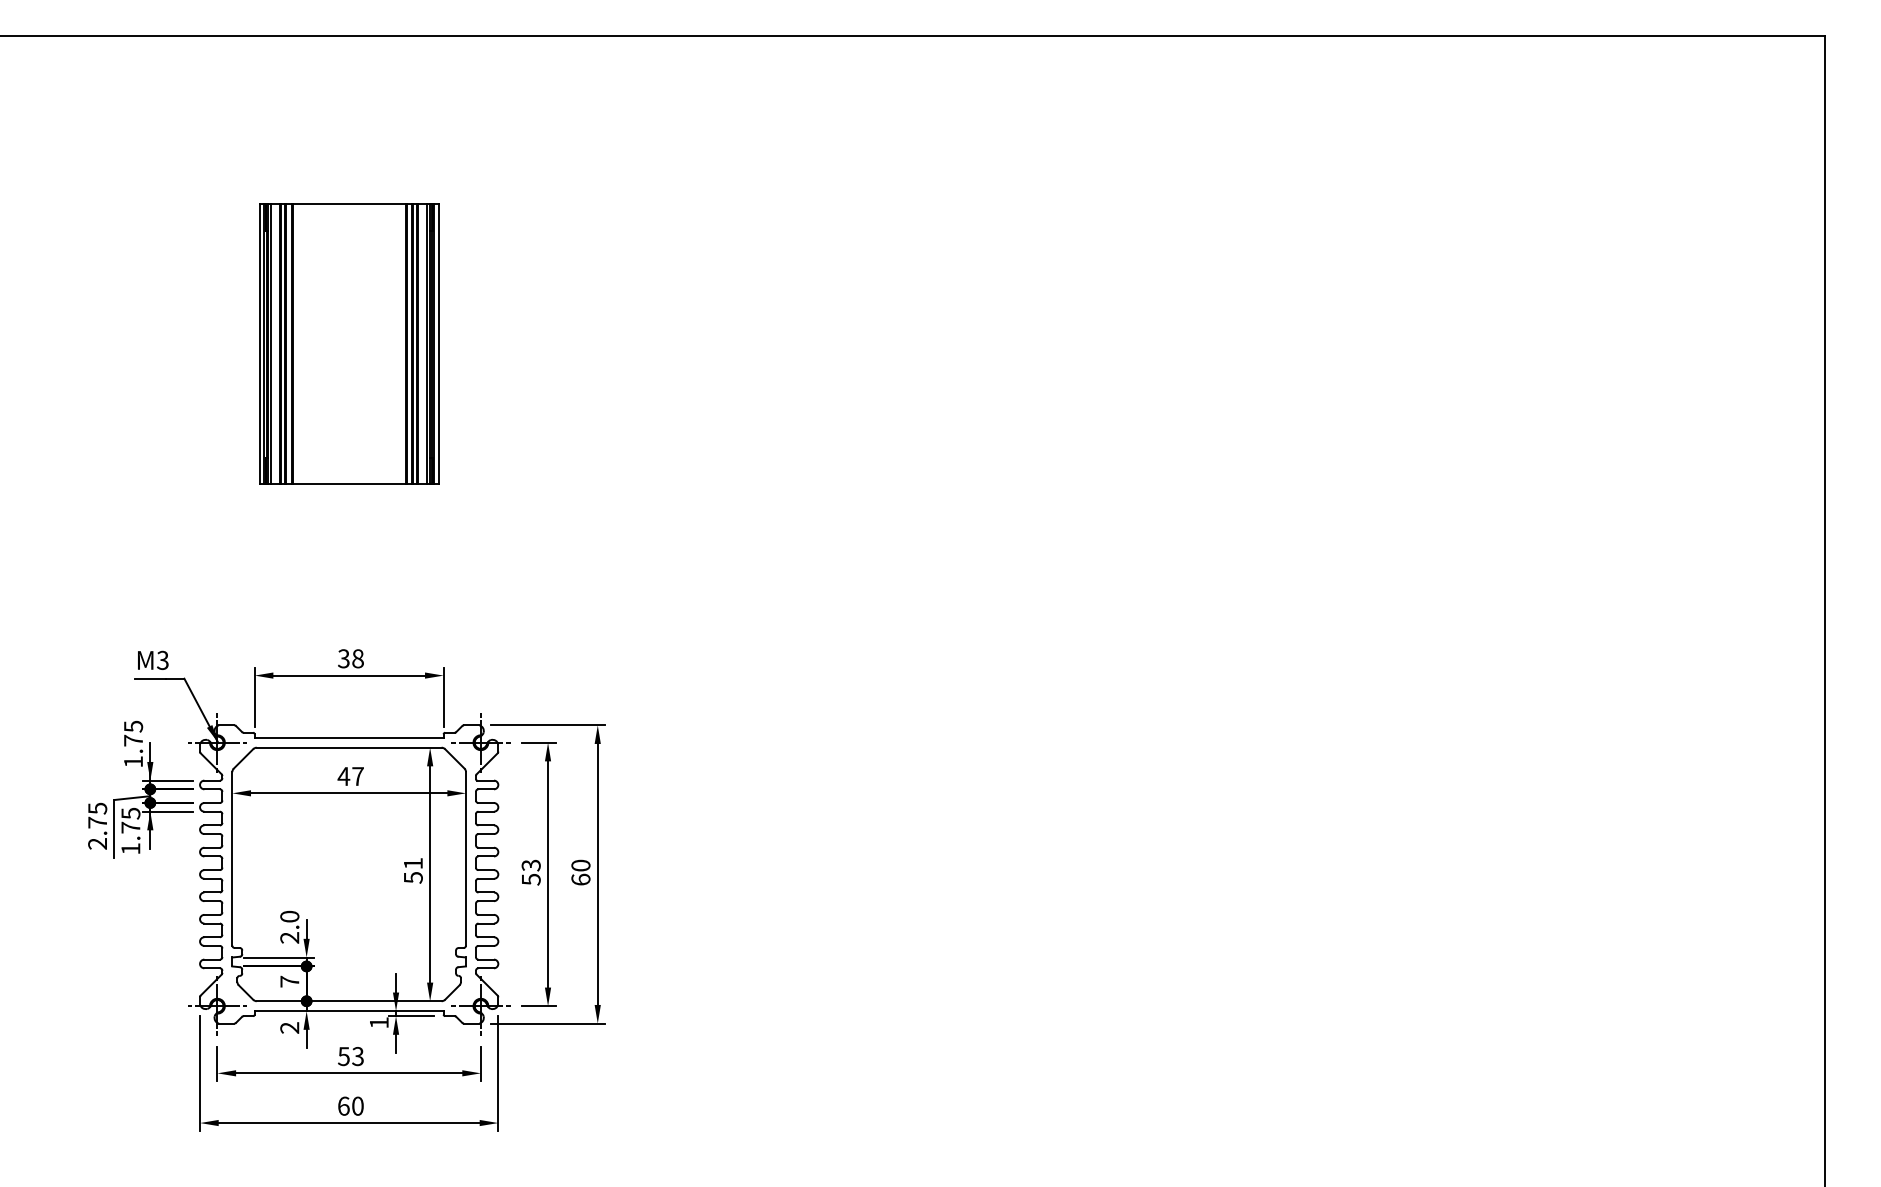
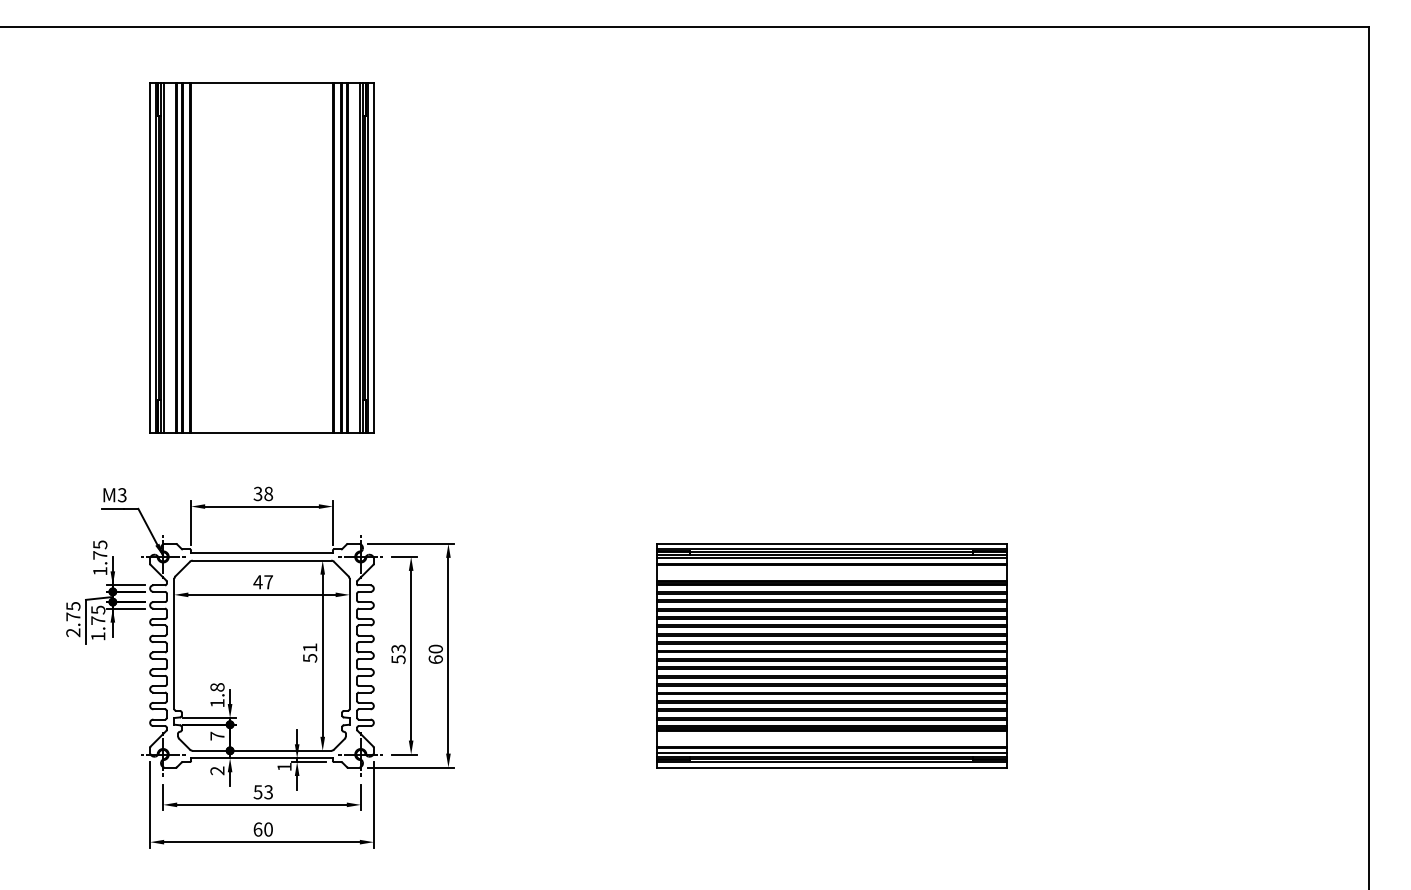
part: (348, 343) -> (261, 257), size x1.67
part: (1108, 874) -> (831, 655), added
text: (289, 927) -> (217, 695), 2.0 -> 1.8

